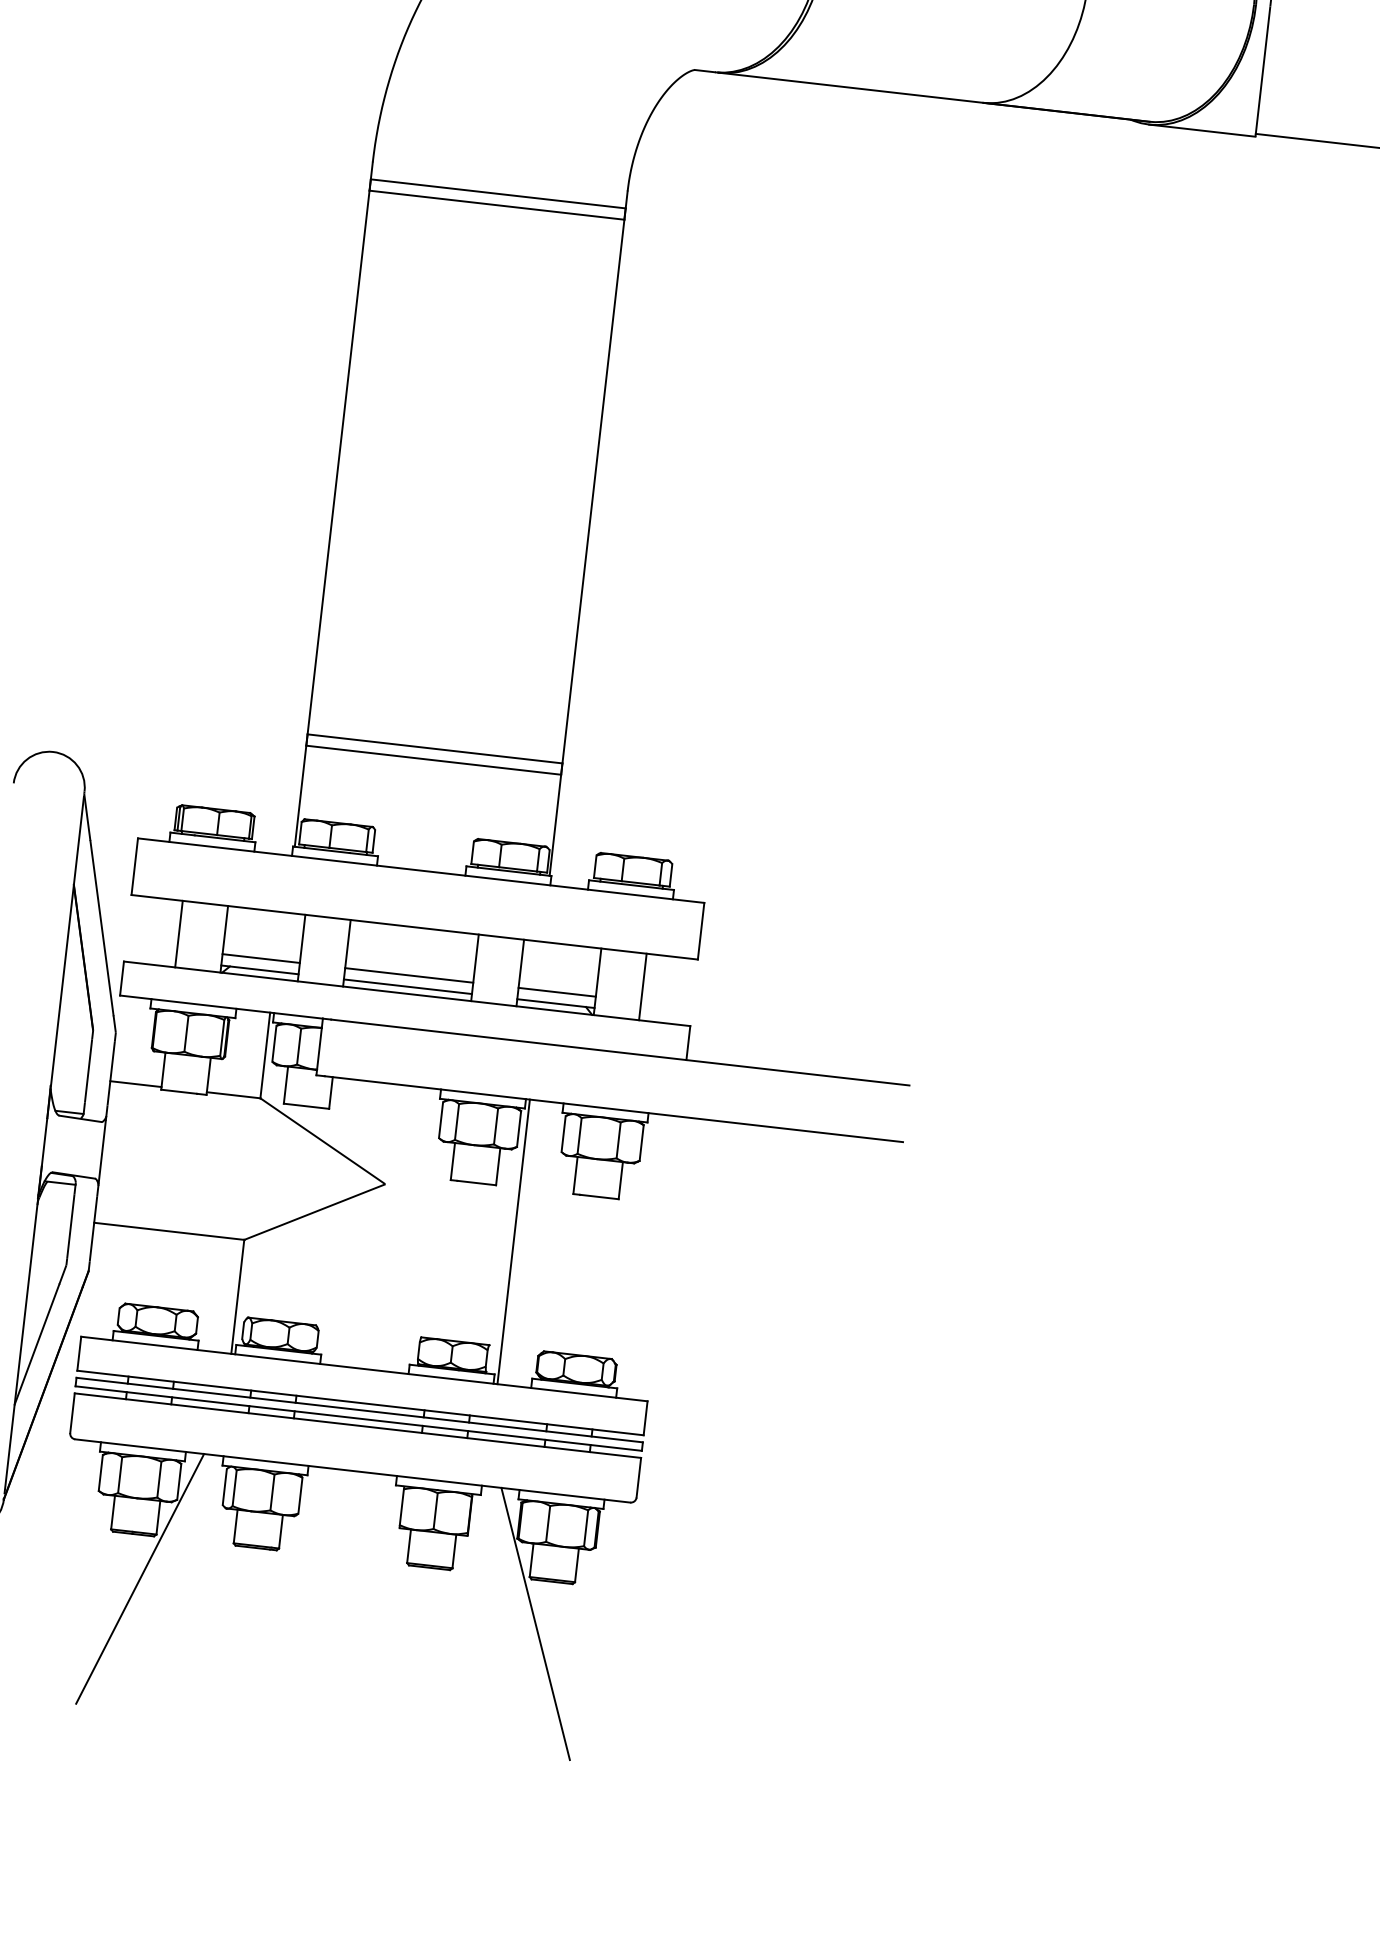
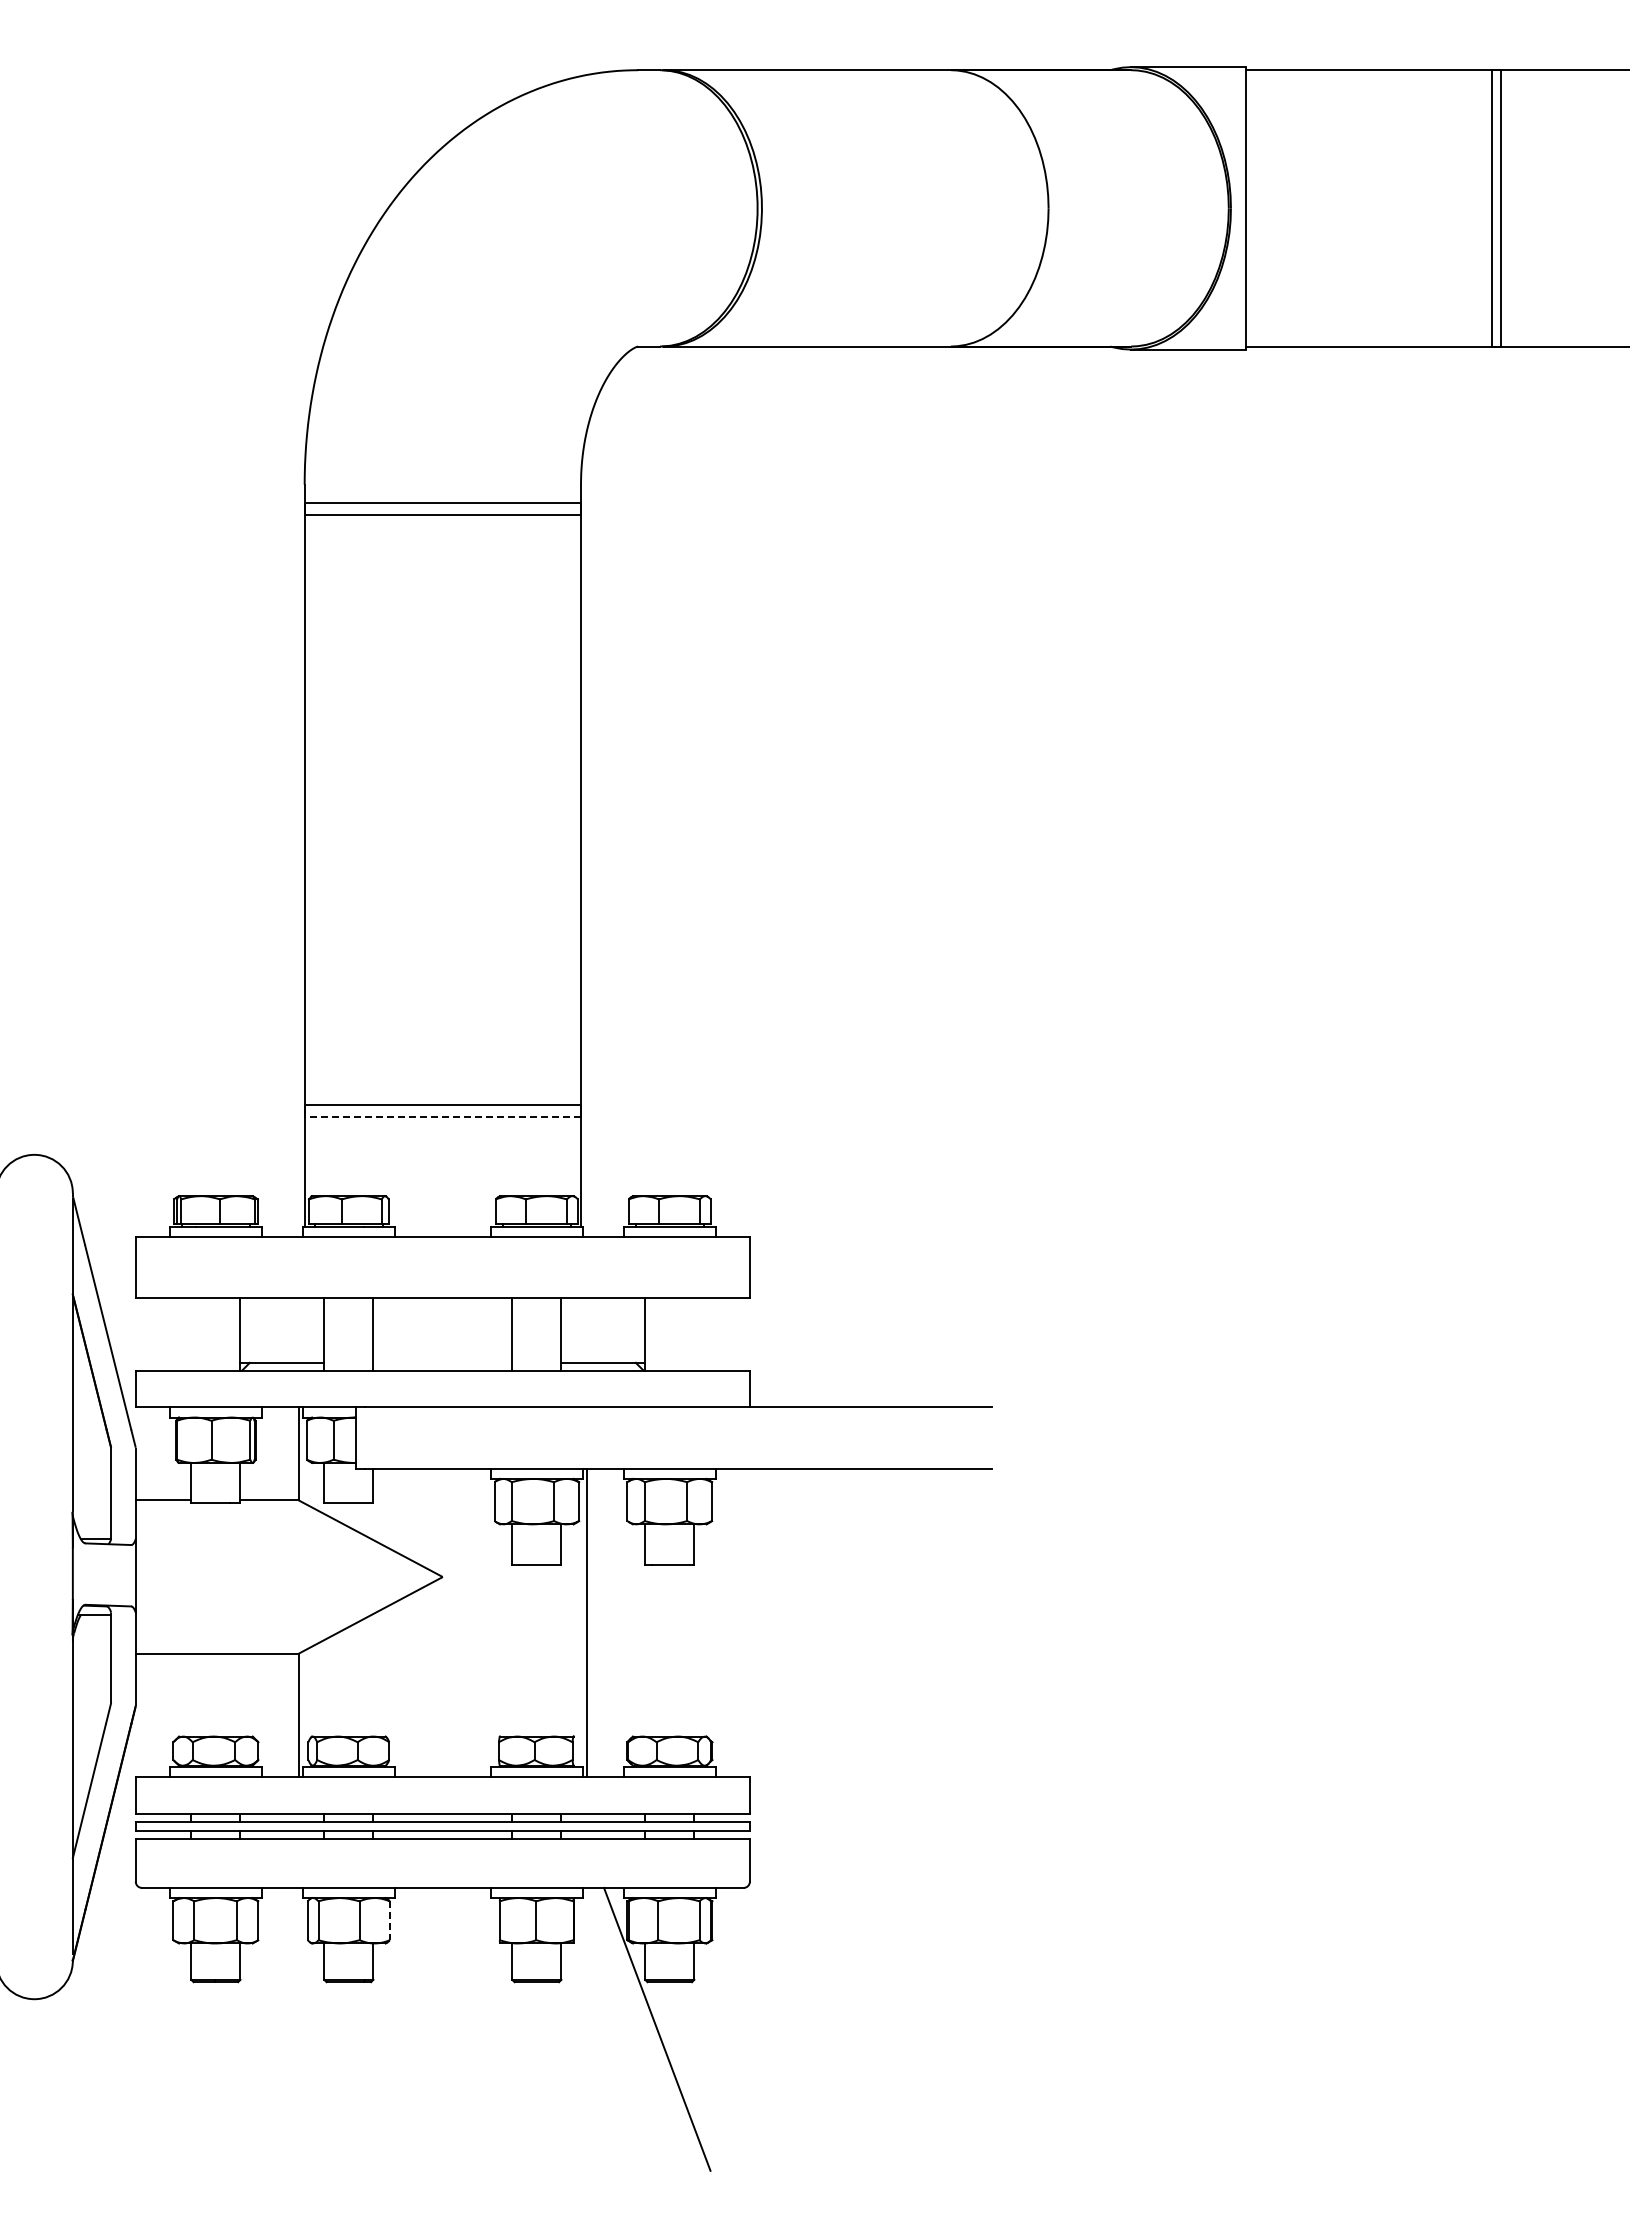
line: (433, 760) -> (442, 1117), solid -> dashed
line: (179, 934) -> (191, 1334), removed
line: (261, 958) -> (282, 1350), removed
line: (408, 975) -> (442, 1350), removed
line: (407, 986) -> (442, 1362), removed
line: (643, 987) -> (694, 1334), removed
line: (557, 992) -> (603, 1350), removed
line: (300, 1496) -> (389, 1921), solid -> dashed
line: (140, 1578) -> (228, 2028), removed

